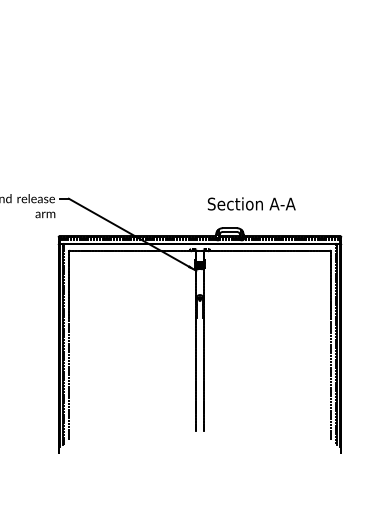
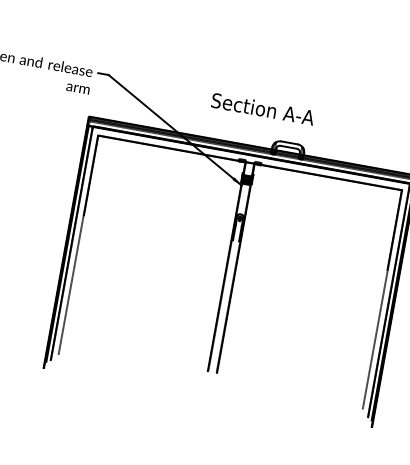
text: (251, 203) -> (262, 108), moved

